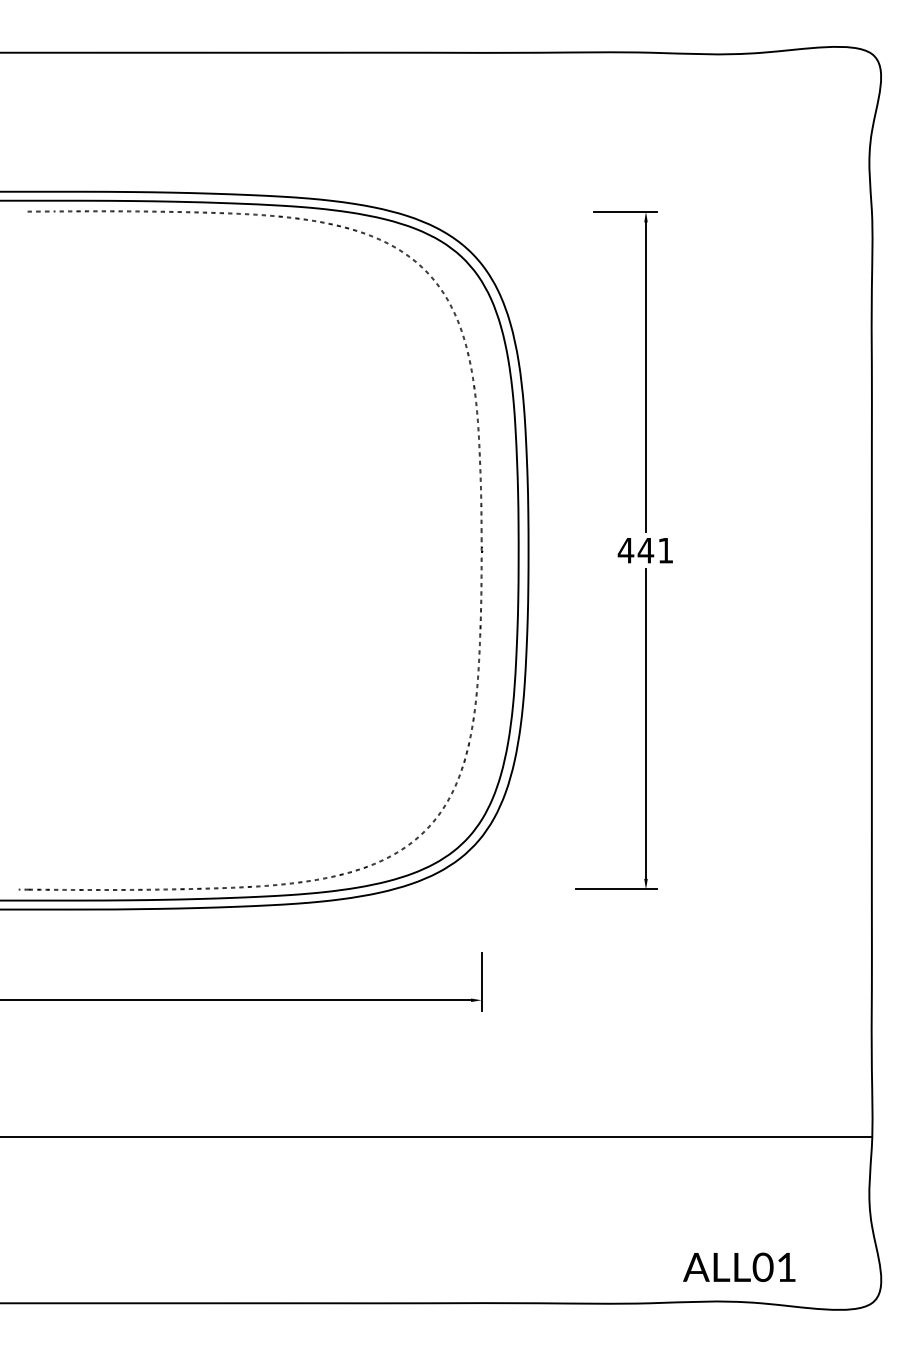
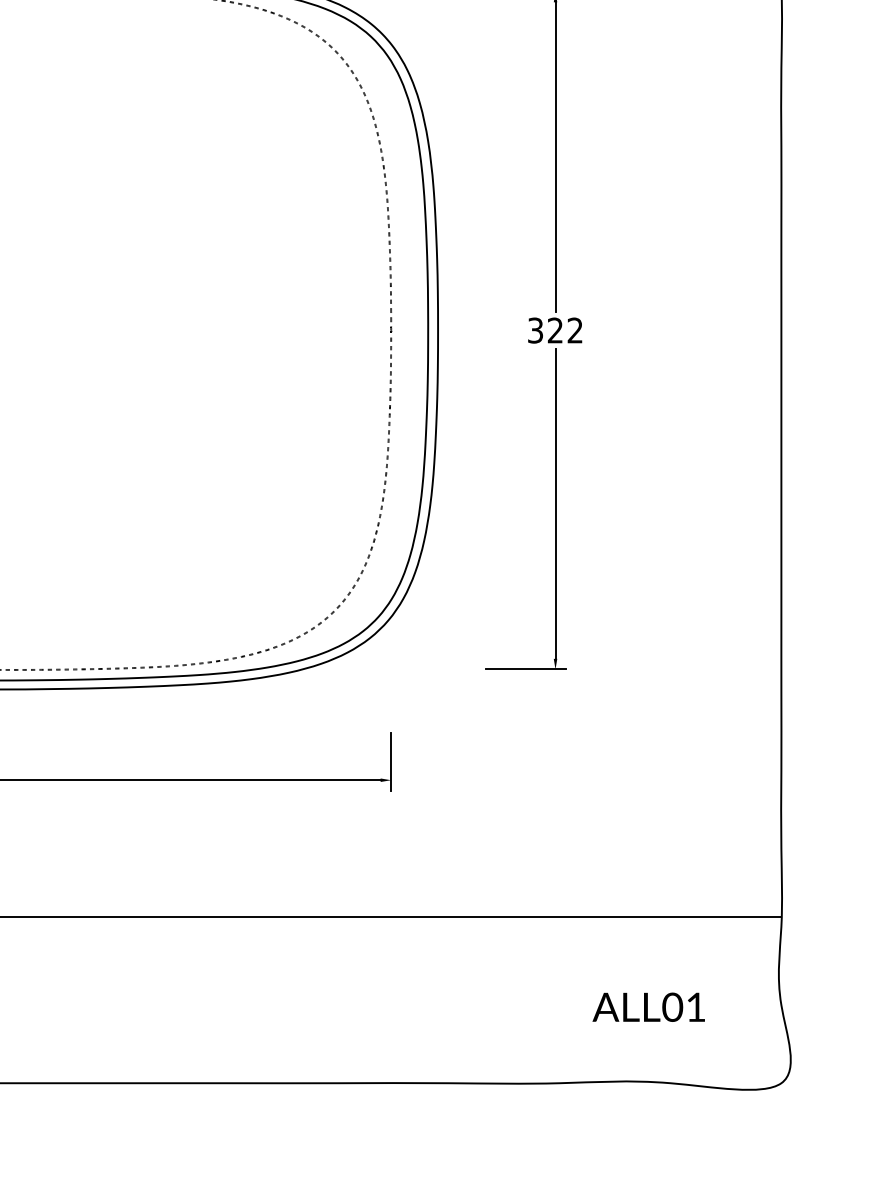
text: (644, 550) -> (554, 330), 441 -> 322
text: (739, 1266) -> (649, 1006), moved

